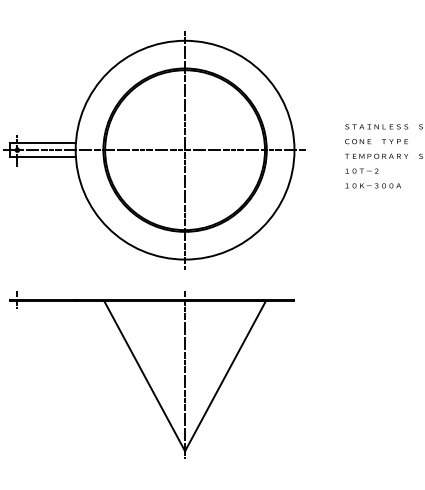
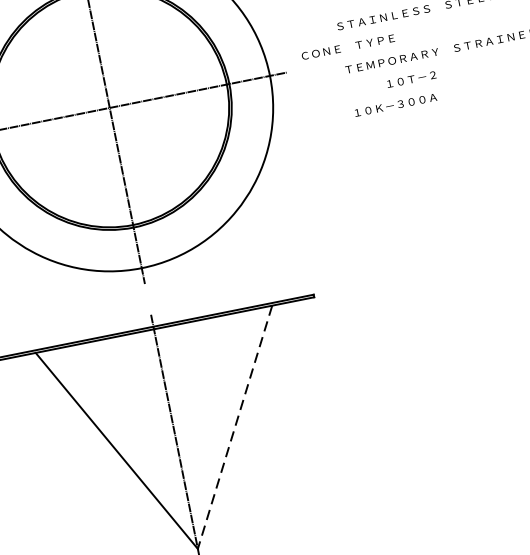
text: (376, 141) -> (348, 47), moved
text: (361, 170) -> (410, 78), moved
line: (225, 376) -> (235, 427), solid -> dashed

